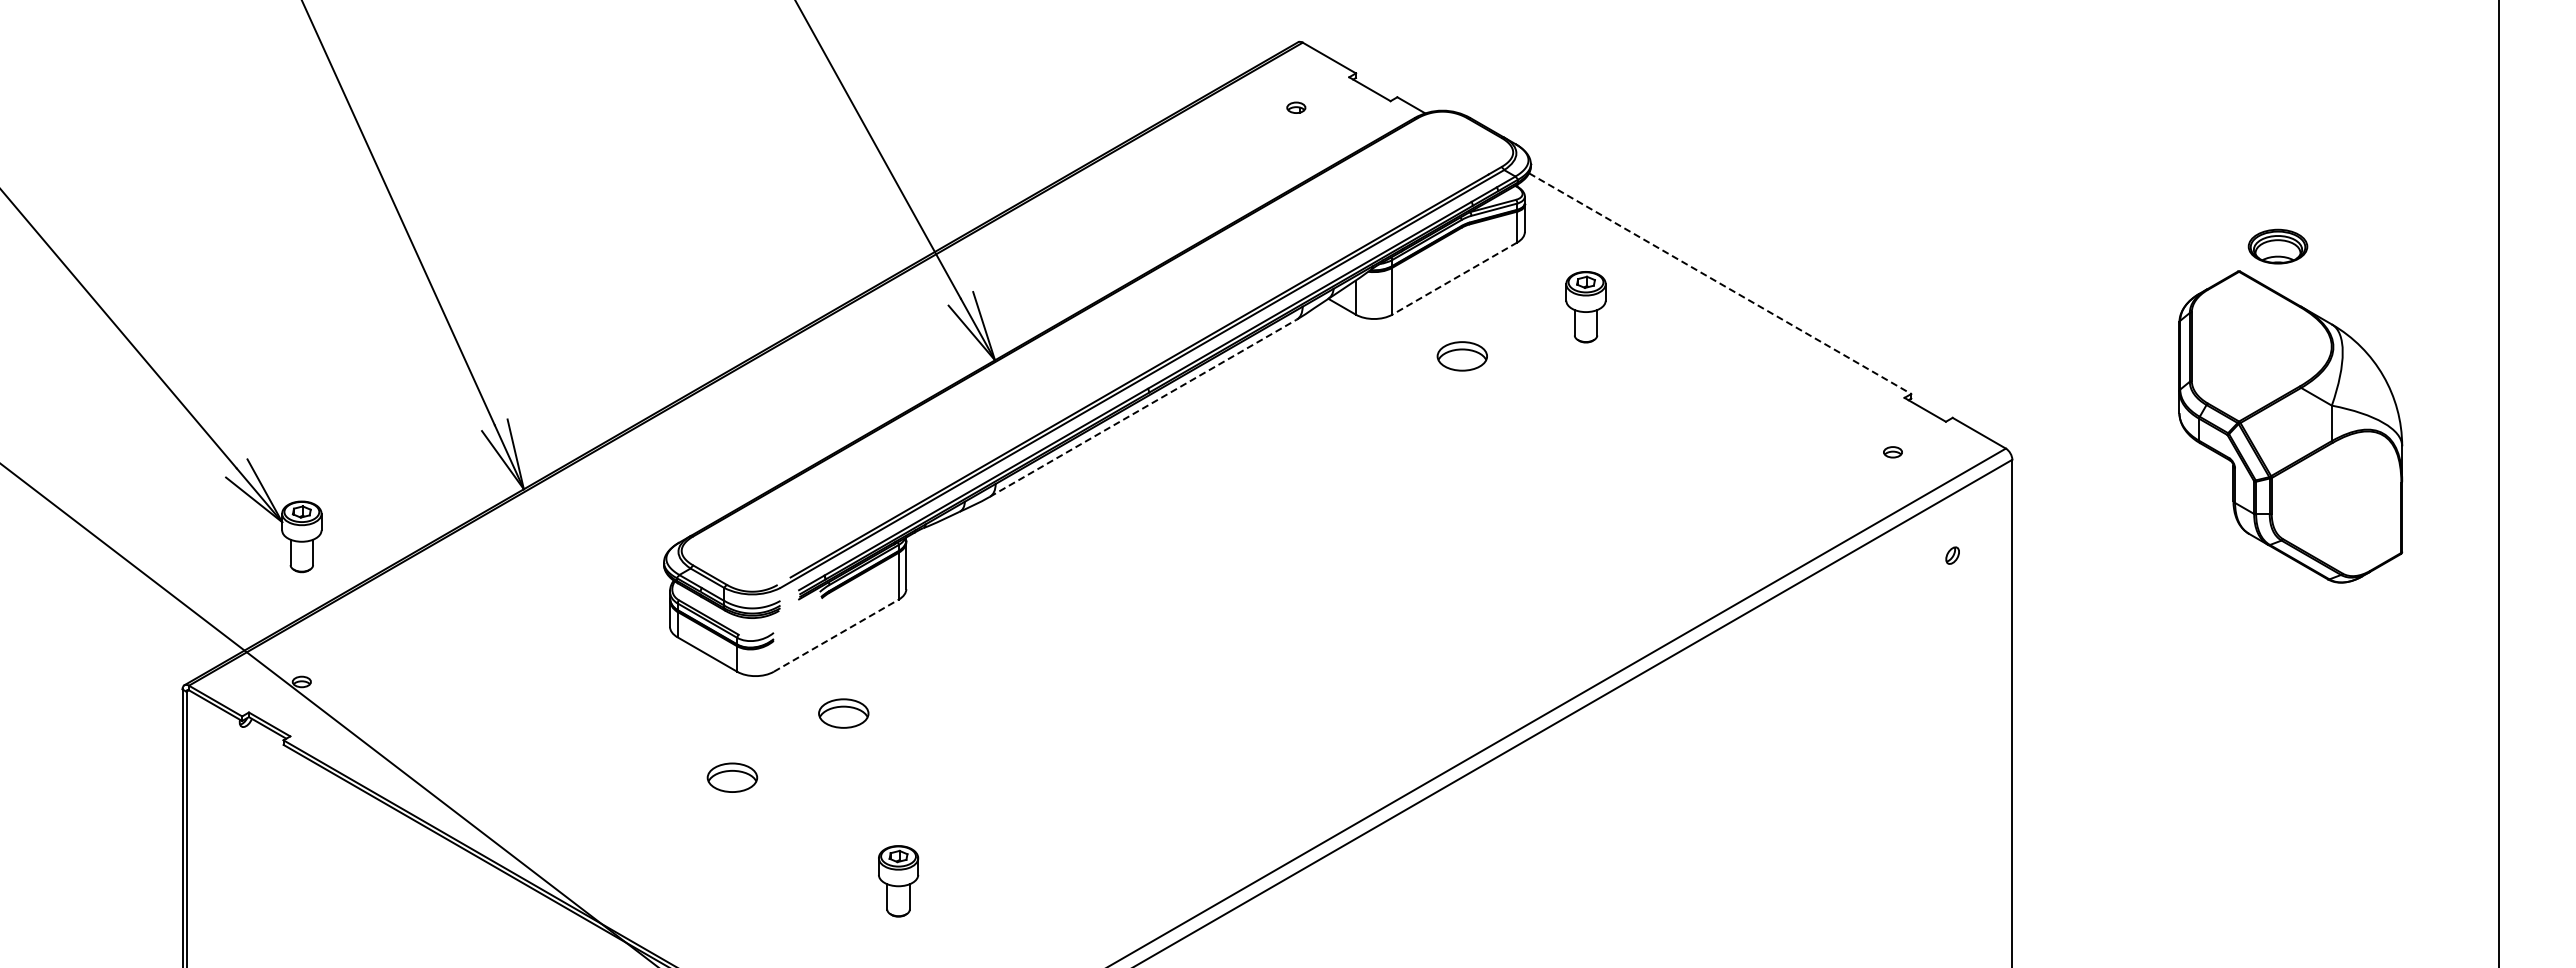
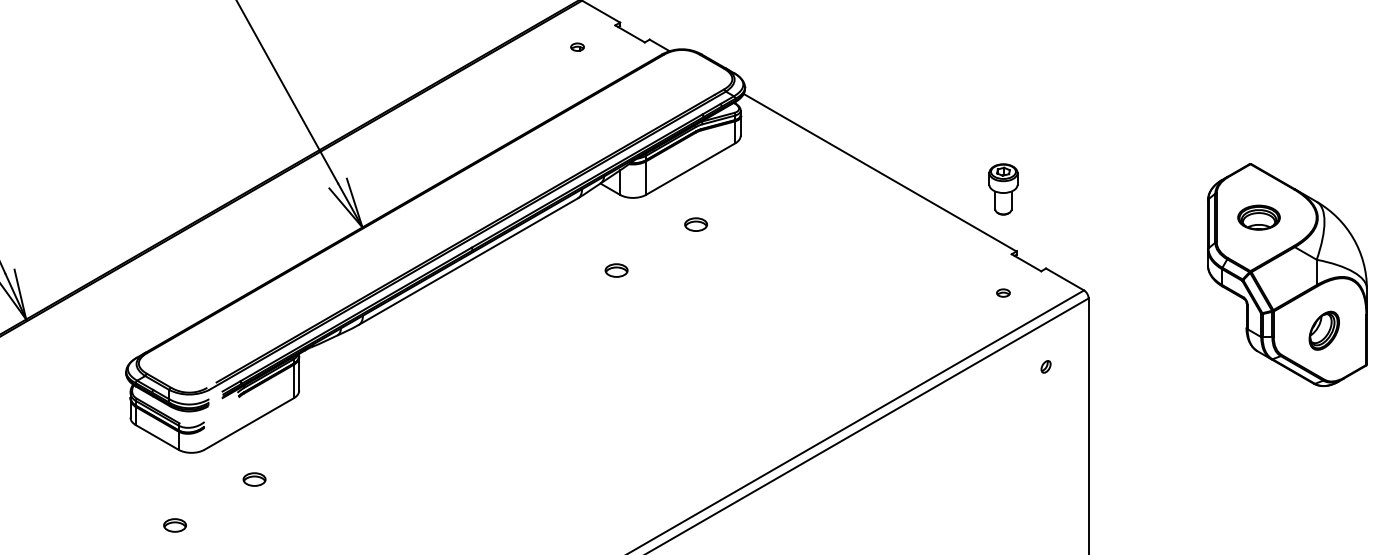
part: (2277, 246) -> (1258, 217), moved
line: (1454, 278) -> (690, 169), dashed -> solid
line: (1720, 283) -> (880, 172), dashed -> solid
part: (1585, 307) -> (1003, 189), moved
part: (1462, 356) -> (696, 224), size x0.62
line: (1143, 407) -> (468, 261), dashed -> solid
part: (1350, 420) -> (616, 270), added
part: (2342, 504) -> (1324, 330), added
line: (836, 635) -> (249, 423), dashed -> solid
part: (843, 713) -> (254, 479), size x0.62
part: (732, 777) -> (175, 525), size x0.62

